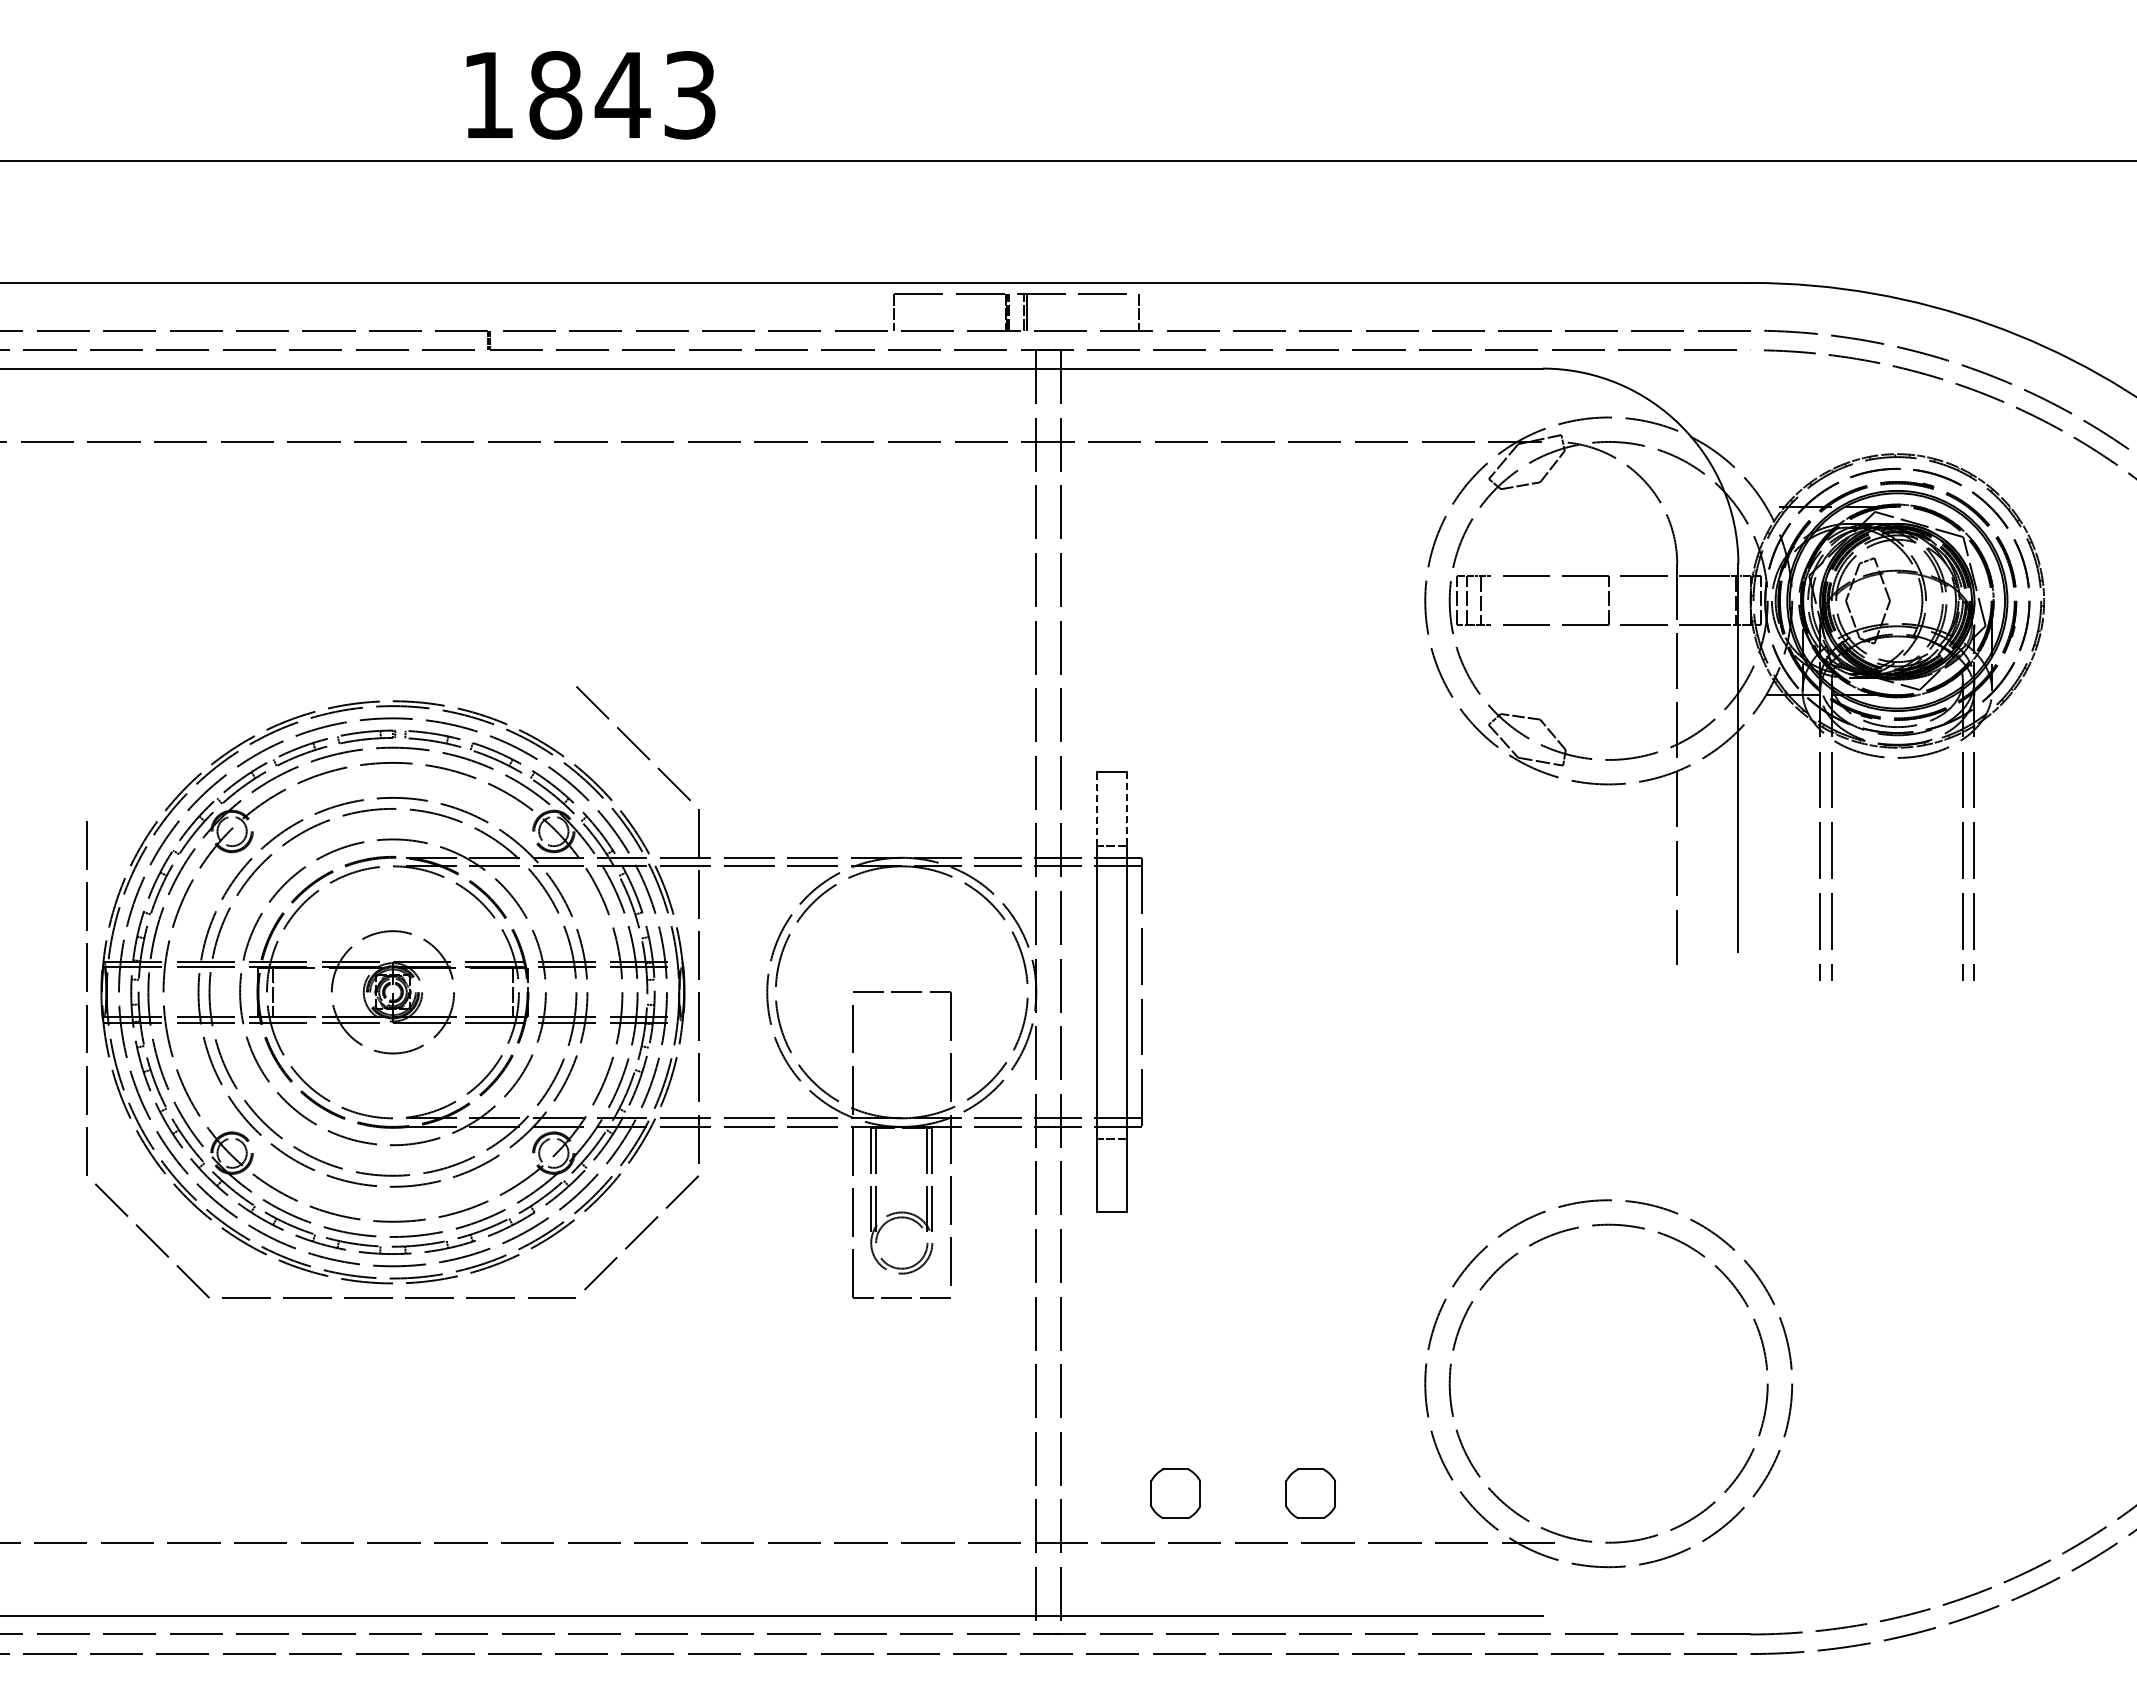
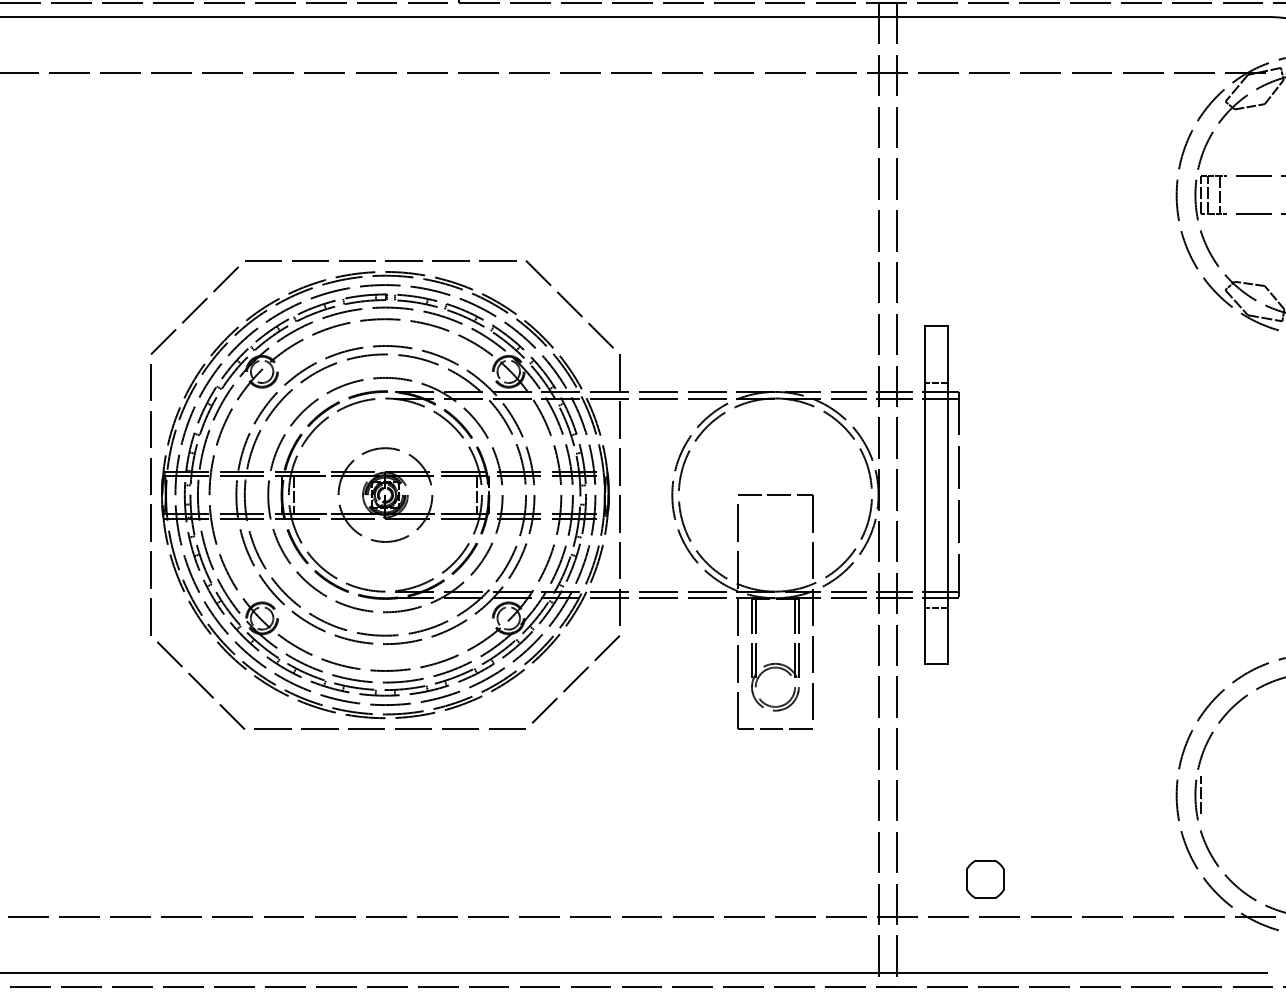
part: (319, 687) -> (329, 261), added
line: (1097, 808) -> (925, 354), dashed -> solid
line: (1126, 808) -> (947, 354), dashed -> solid
line: (1456, 1383) -> (1200, 794), added
part: (1310, 1493) -> (1088, 879), removed

